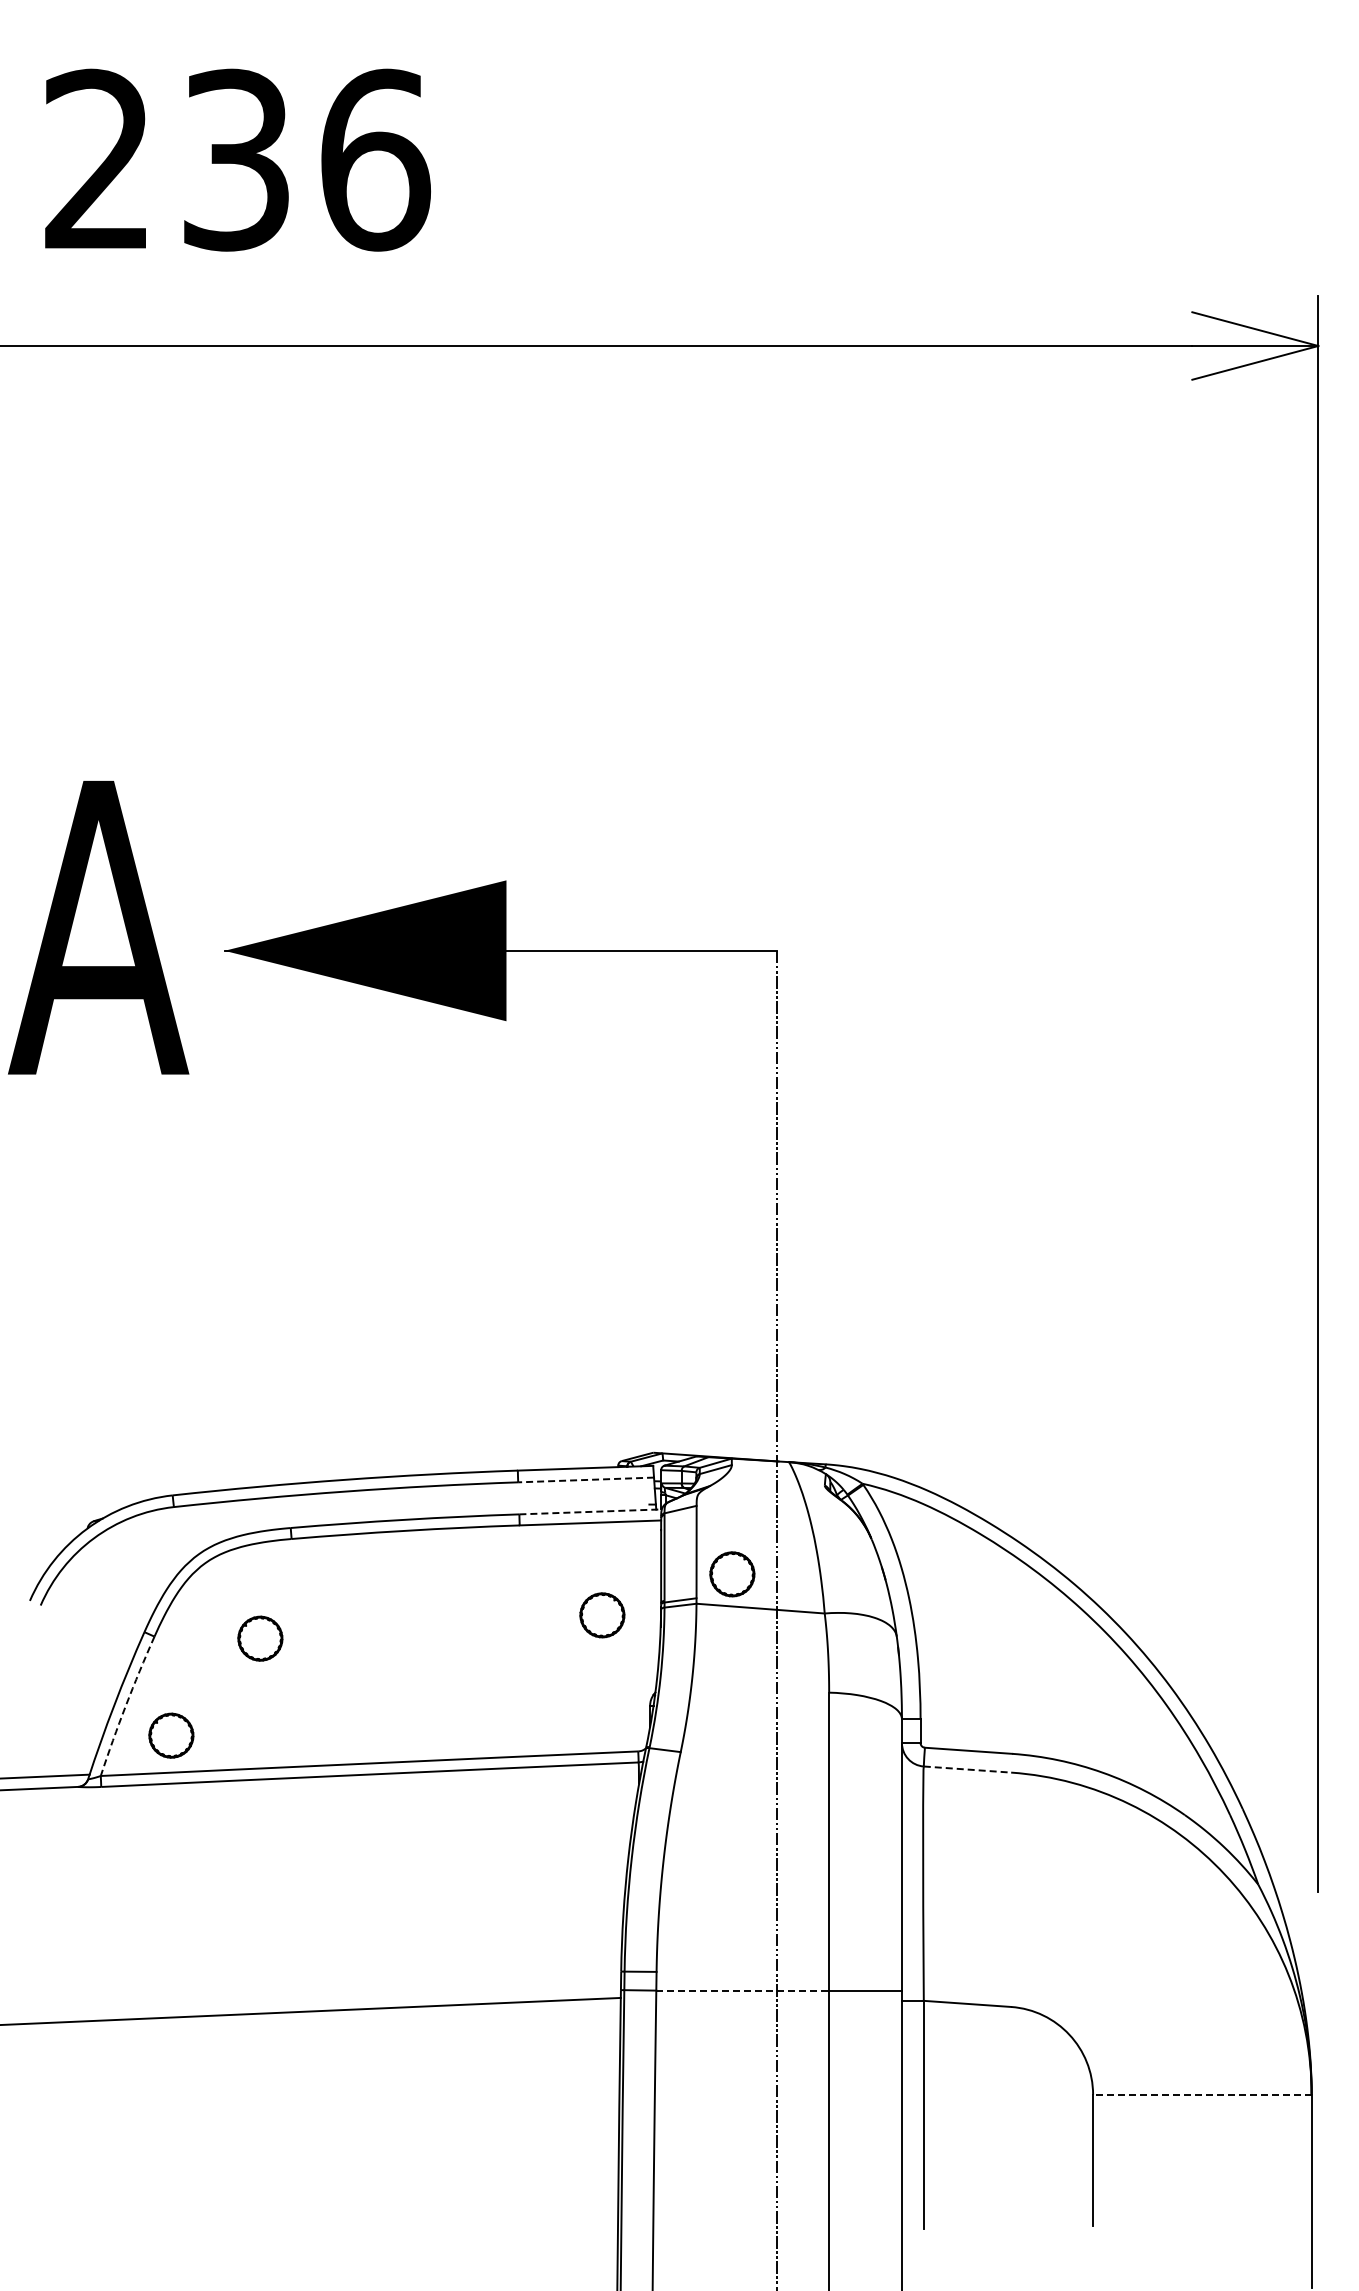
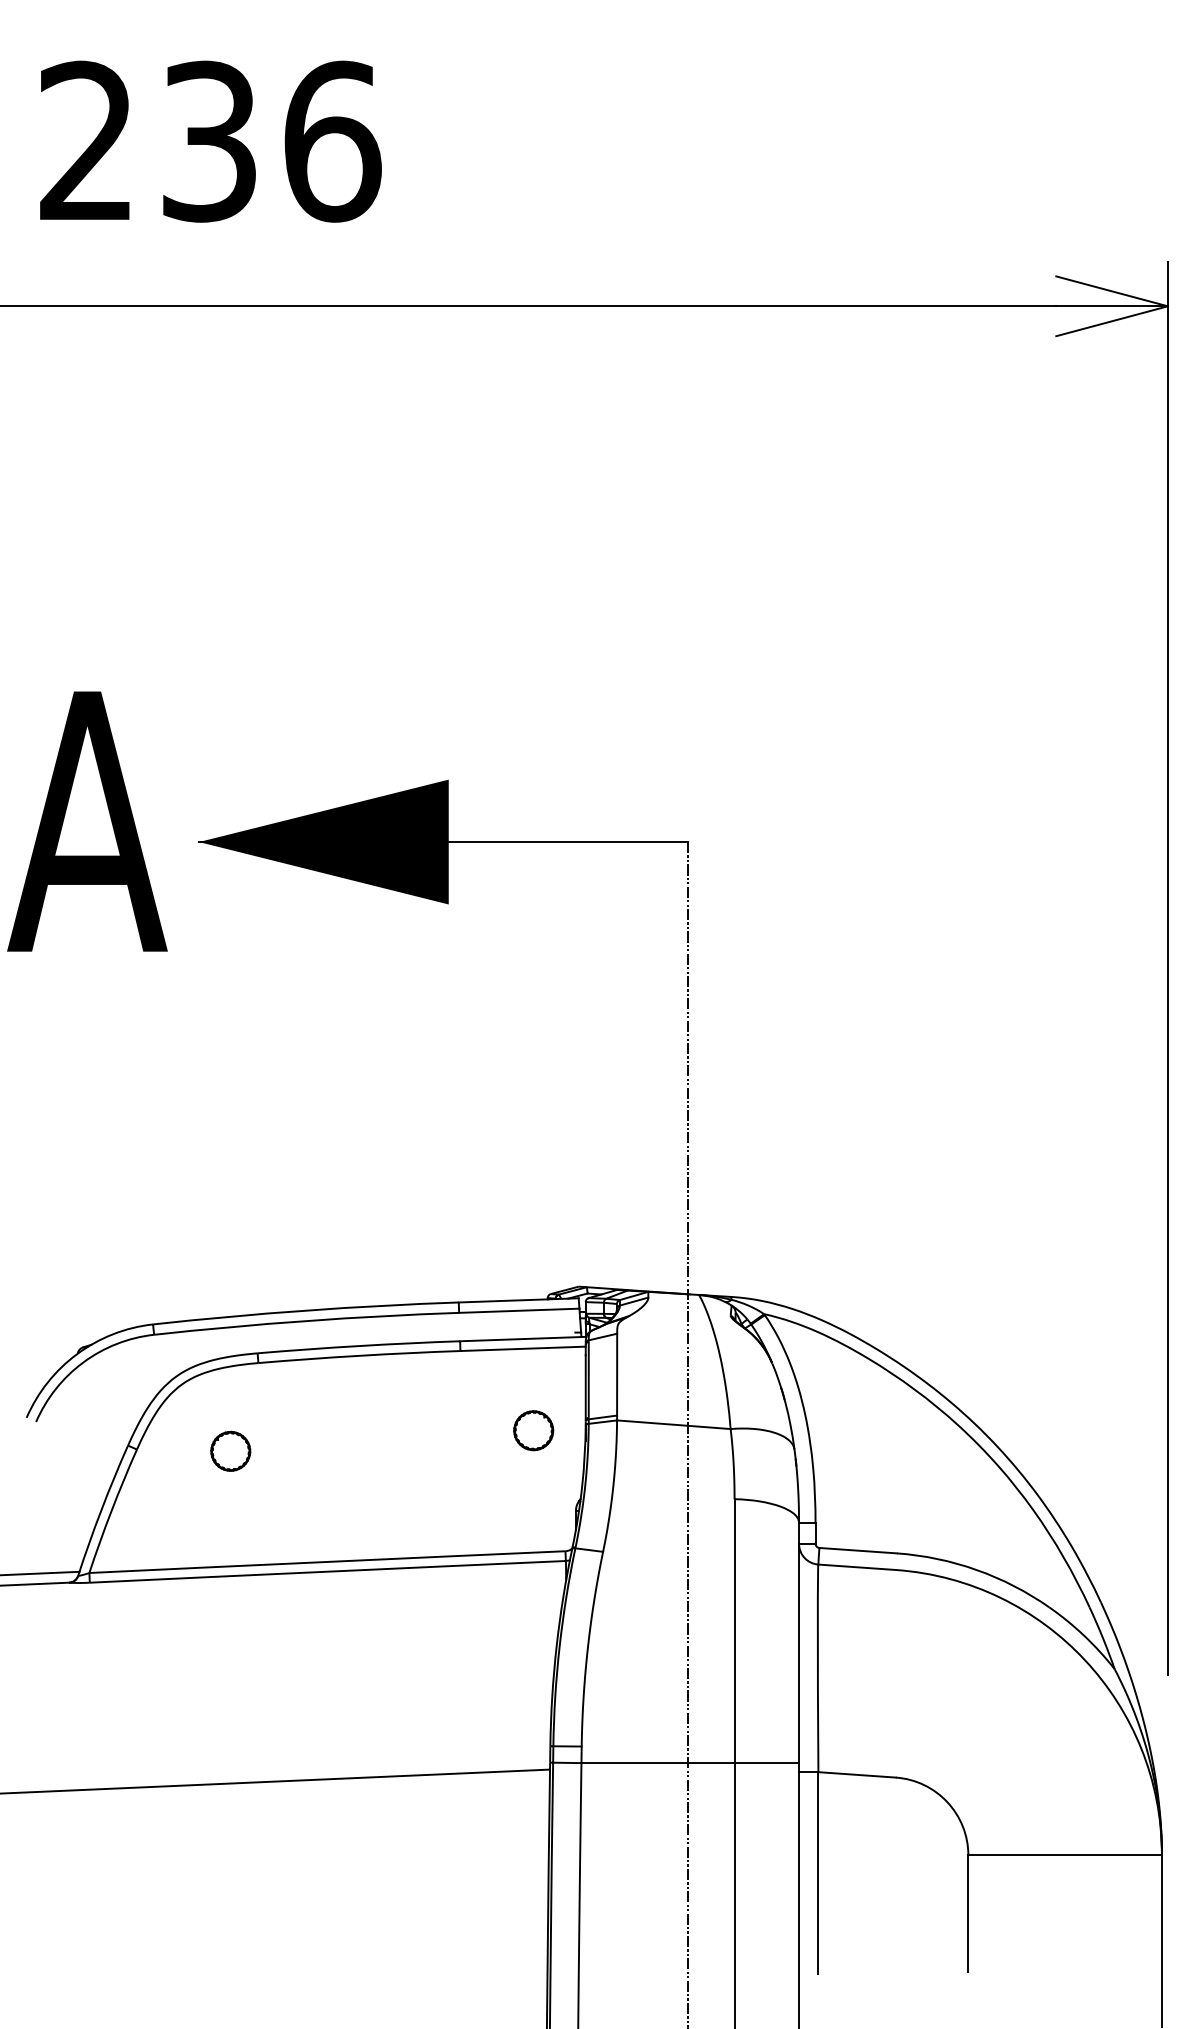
line: (586, 1479) -> (519, 1310), dashed -> solid
line: (591, 1511) -> (524, 1338), dashed -> solid
part: (732, 1574) -> (648, 1394), removed
arc: (125, 1705) -> (111, 1510), dashed -> solid
part: (171, 1735) -> (152, 1537), removed
line: (967, 1769) -> (857, 1567), dashed -> solid
line: (743, 1990) -> (658, 1763), dashed -> solid
line: (1201, 2094) -> (1064, 1855), dashed -> solid

